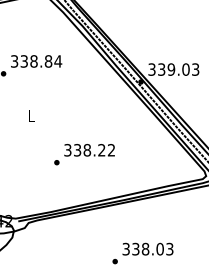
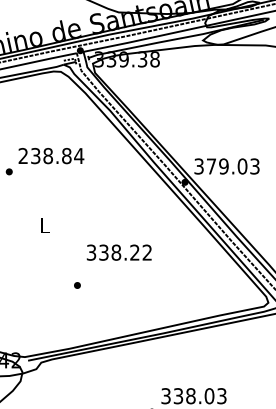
text: (13, 61) -> (22, 156), 338.84 -> 238.84
text: (161, 69) -> (211, 166), 339.03 -> 379.03
text: (88, 150) -> (118, 252), moved

